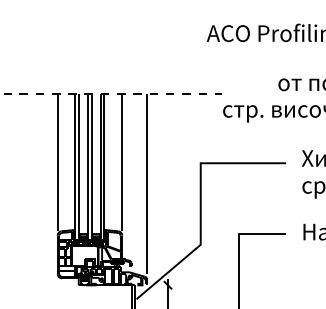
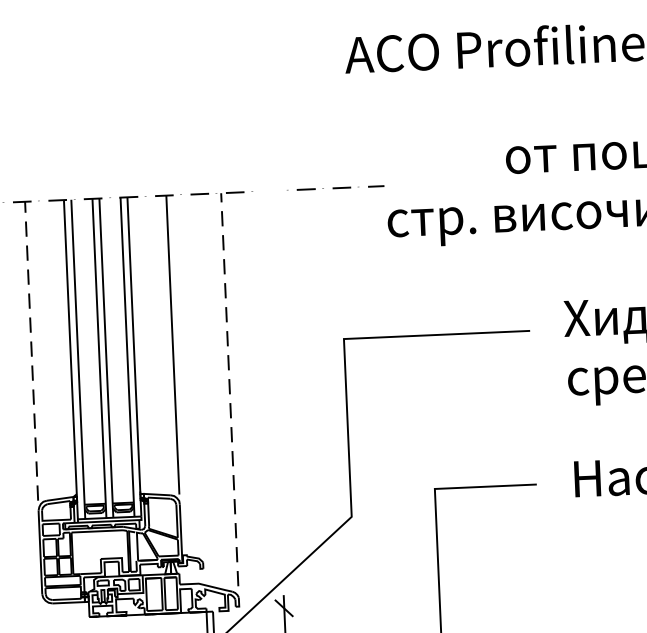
line: (169, 93) -> (269, 189), removed
line: (57, 162) -> (31, 351), solid -> dashed
line: (147, 183) -> (229, 388), solid -> dashed

